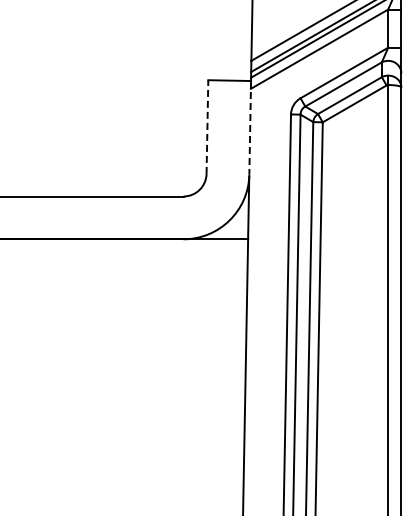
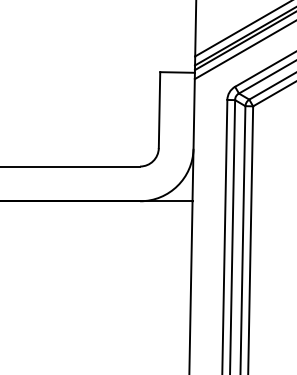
line: (207, 127) -> (159, 110), dashed -> solid
line: (250, 127) -> (194, 110), dashed -> solid

